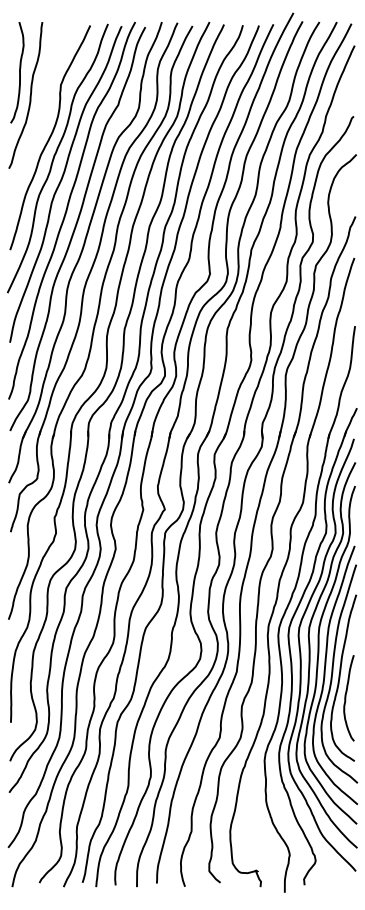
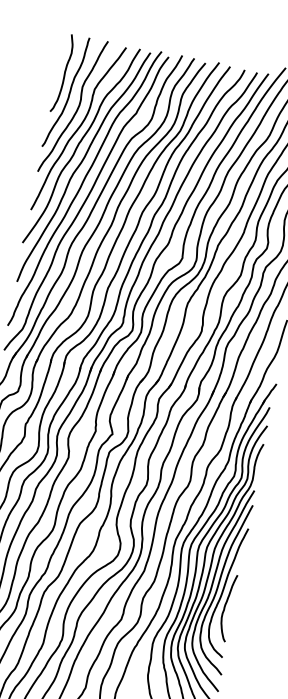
curve: (43, 112) -> (77, 108), added

